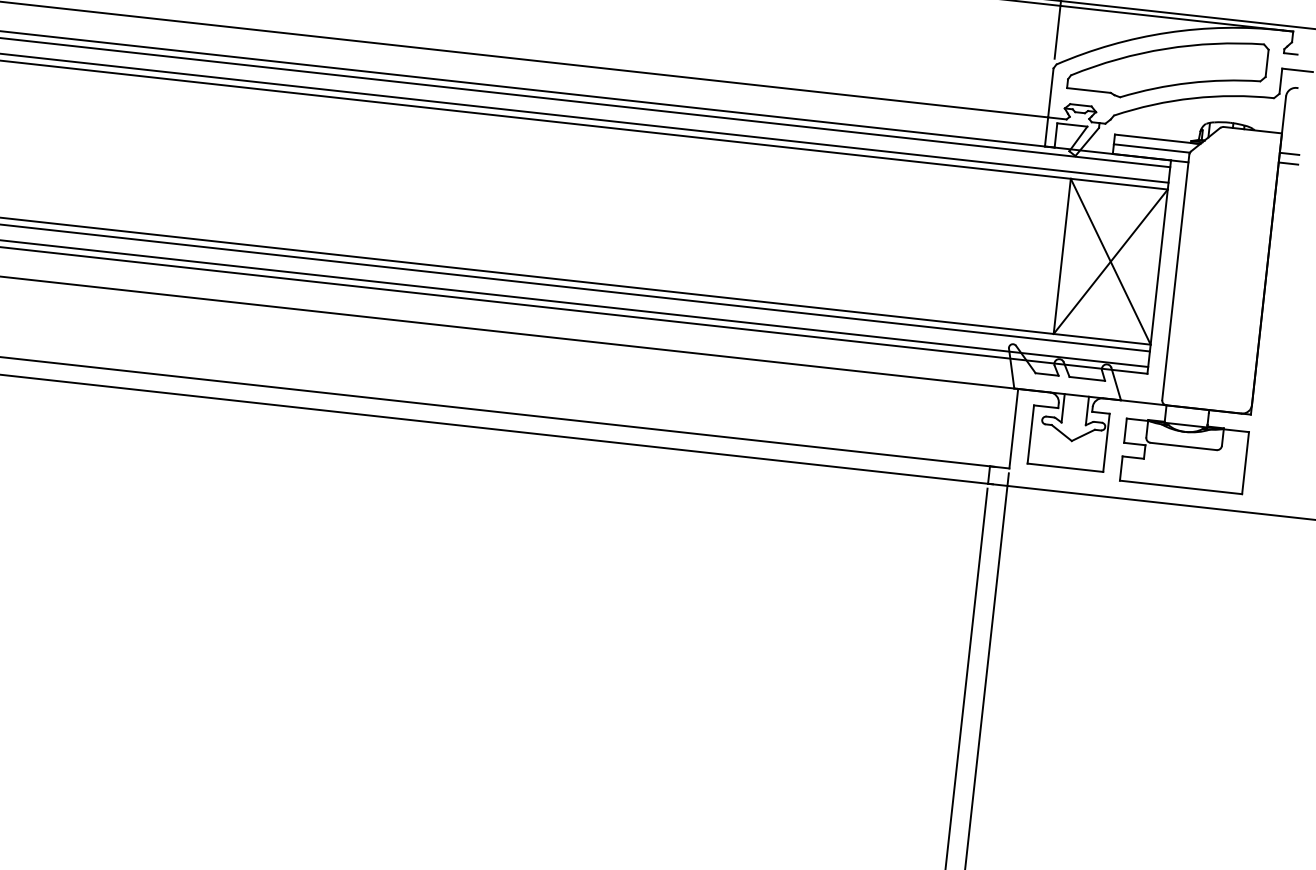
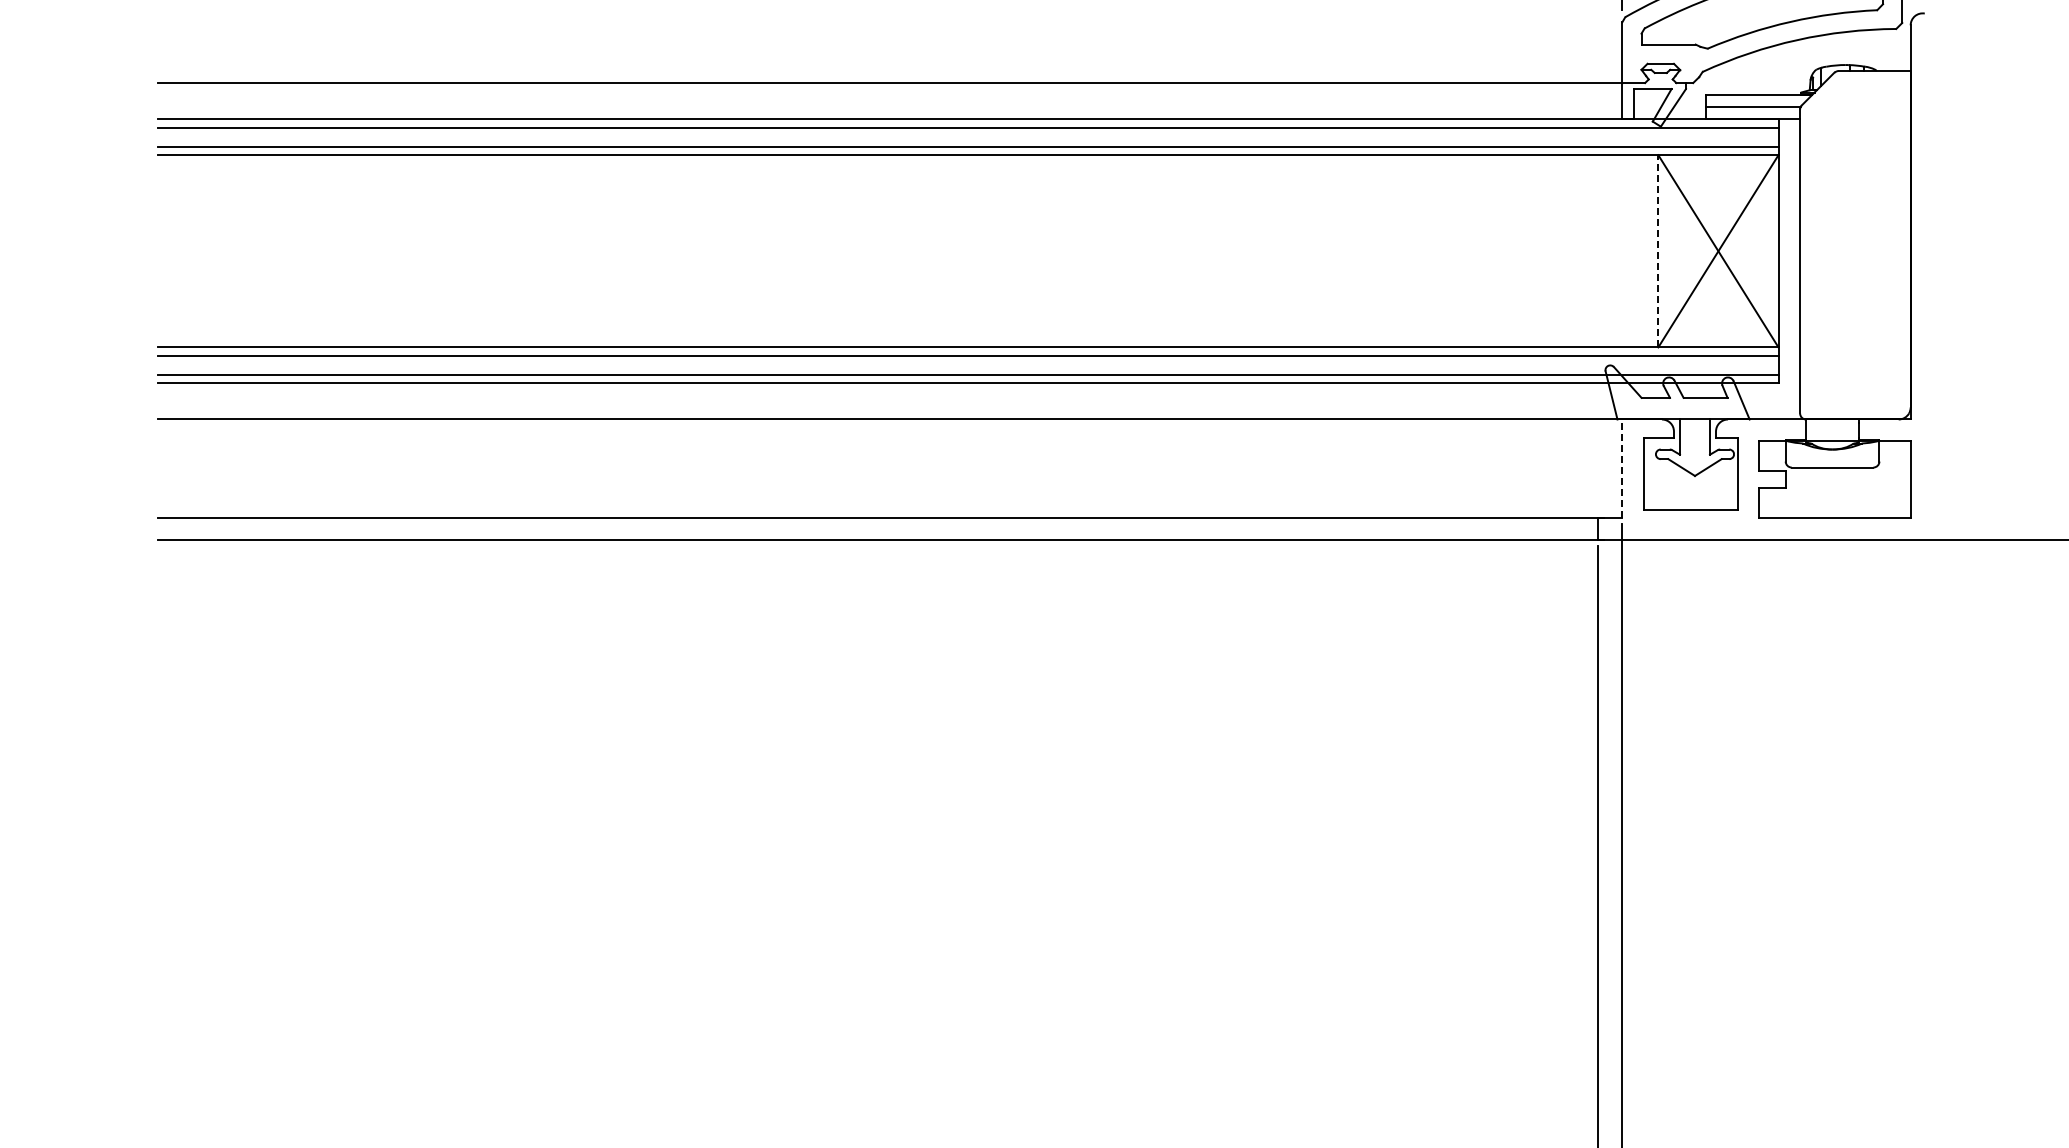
line: (1289, 154) -> (1922, 95), removed
line: (1288, 163) -> (1922, 107), removed
line: (1062, 255) -> (1658, 250), solid -> dashed
line: (1013, 428) -> (1622, 468), solid -> dashed

